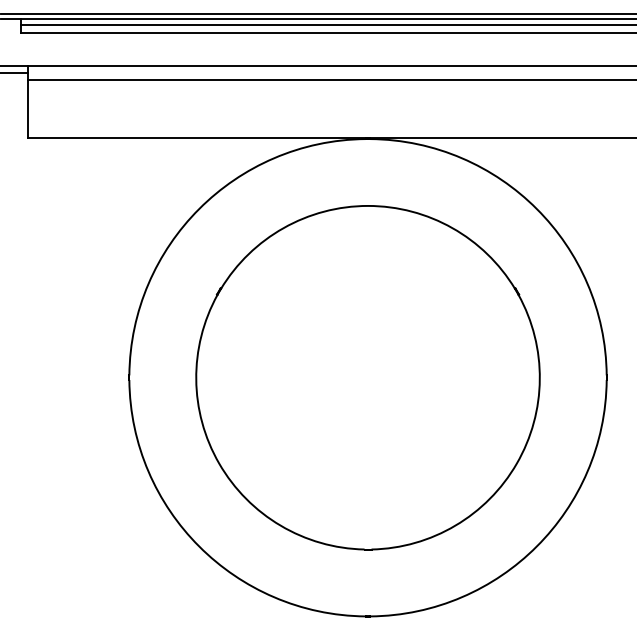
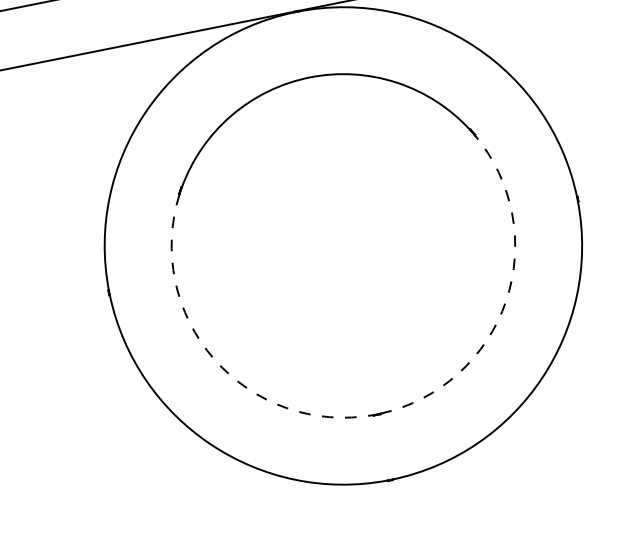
arc: (219, 463) -> (214, 359), solid -> dashed
arc: (516, 463) -> (505, 300), solid -> dashed

